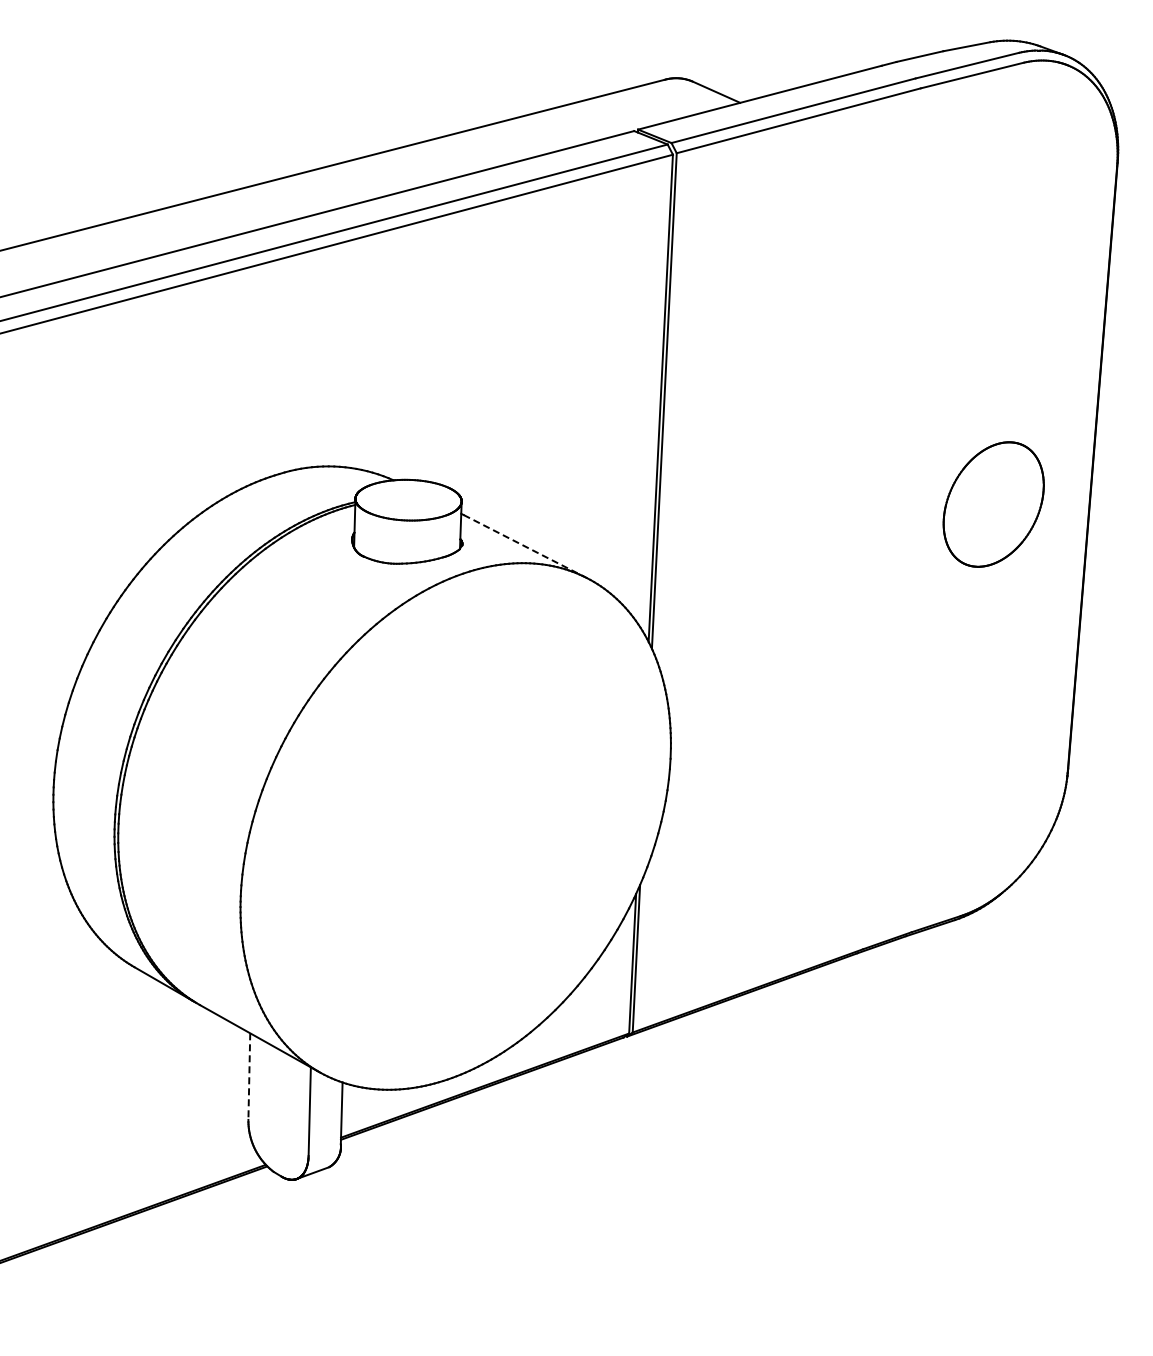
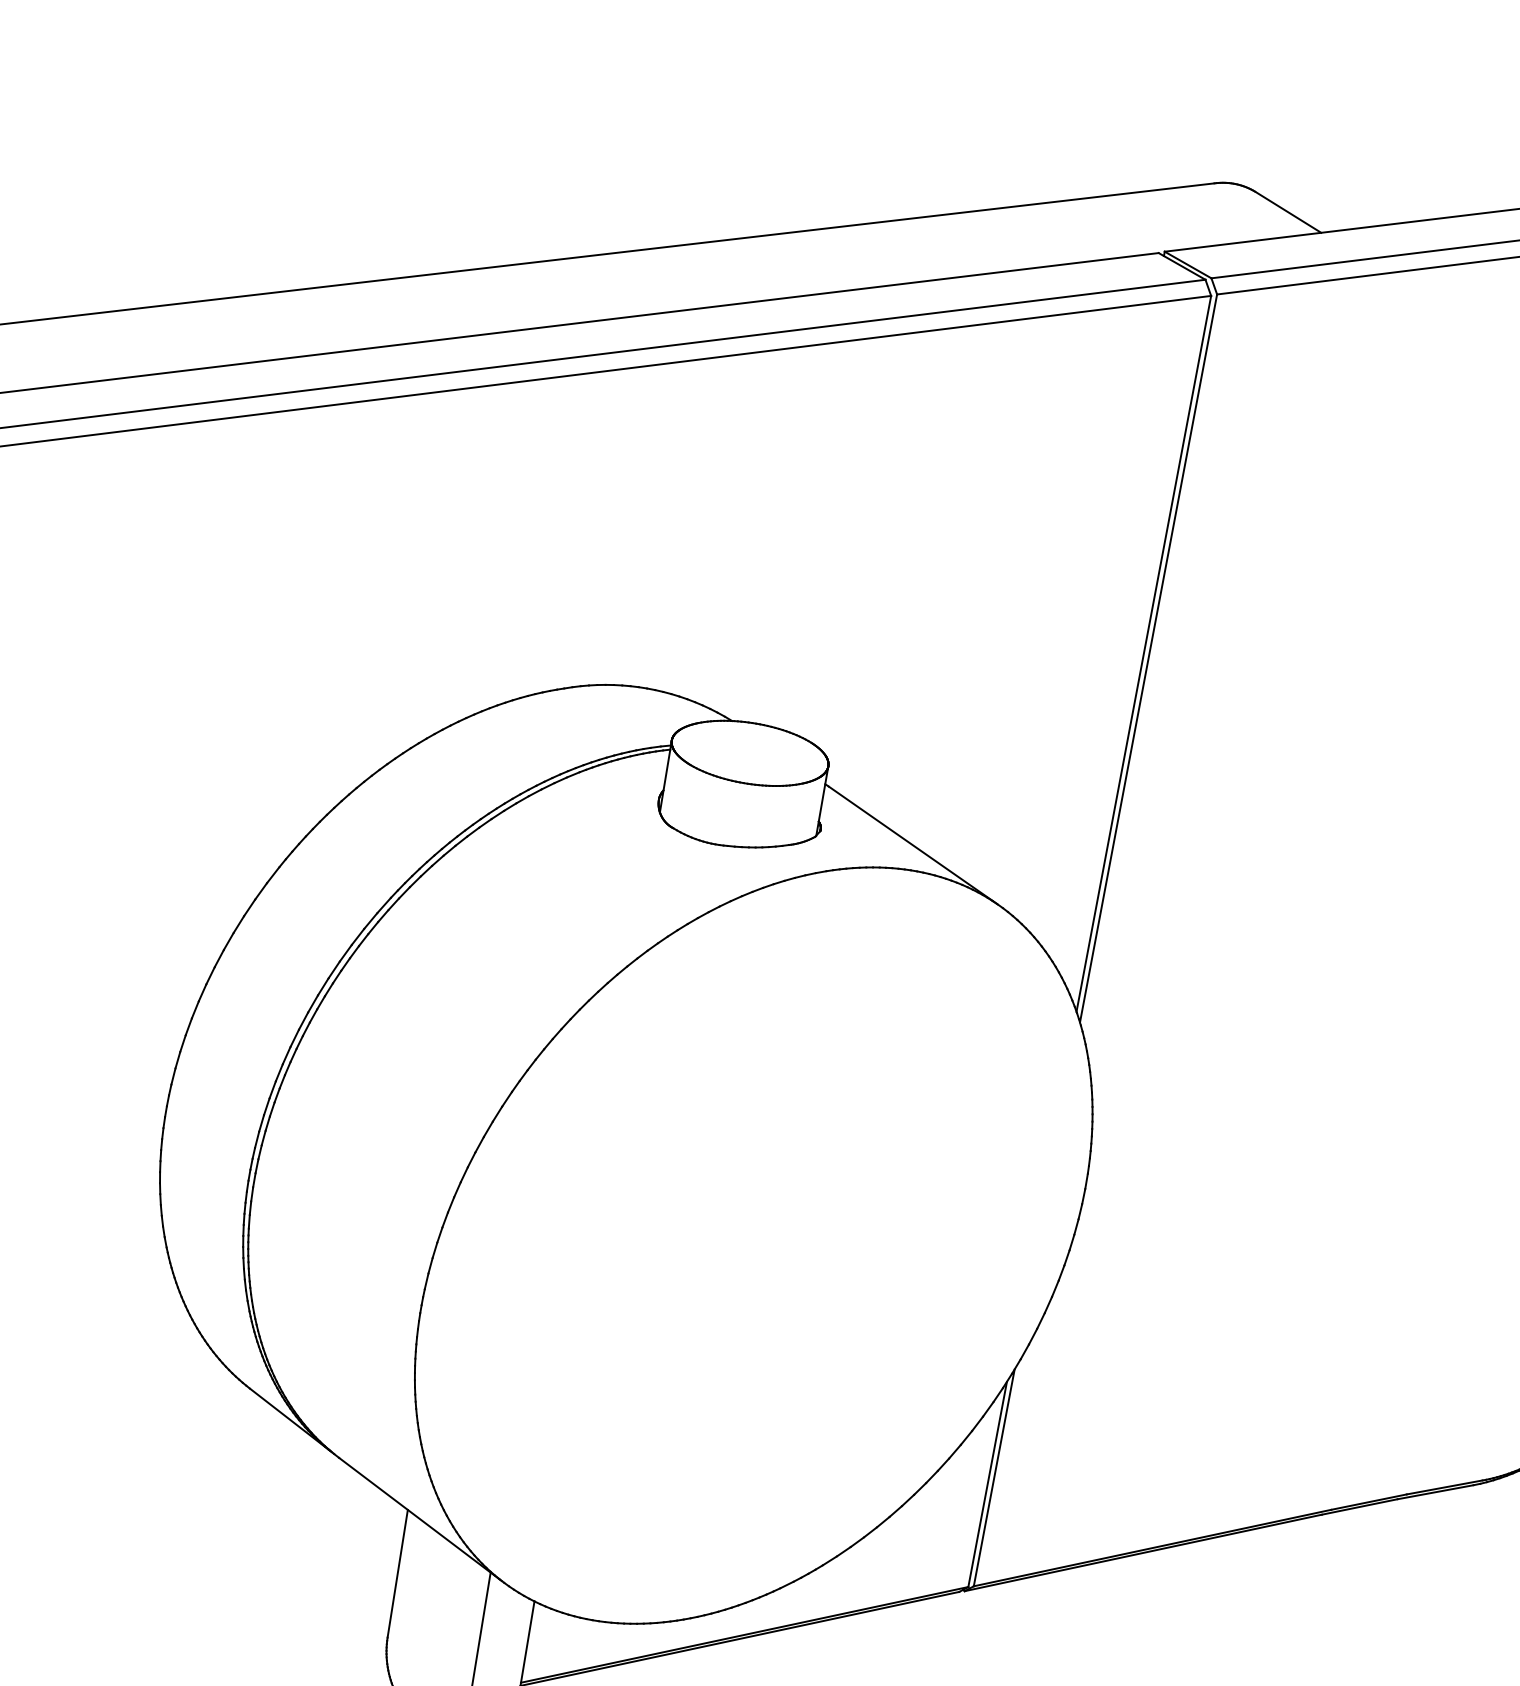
line: (524, 546) -> (912, 845), dashed -> solid
line: (249, 1077) -> (397, 1575), dashed -> solid

